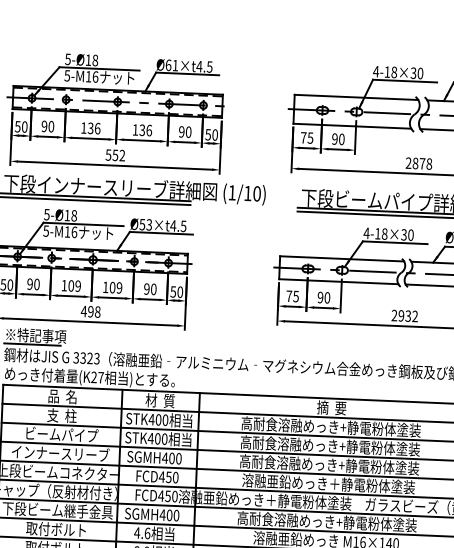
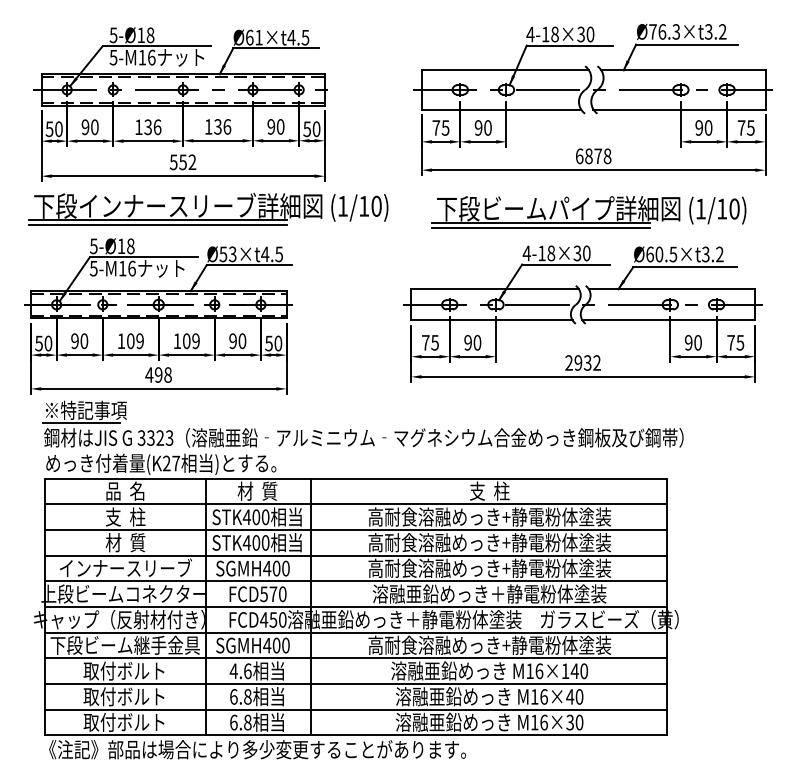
text: (408, 163) -> (579, 156), 2878 -> 6878
text: (331, 407) -> (489, 490), 摘  要 -> 支  柱
text: (61, 434) -> (126, 542), ビームパイプ -> 材  質
text: (165, 477) -> (268, 594), FCD450 -> FCD570

